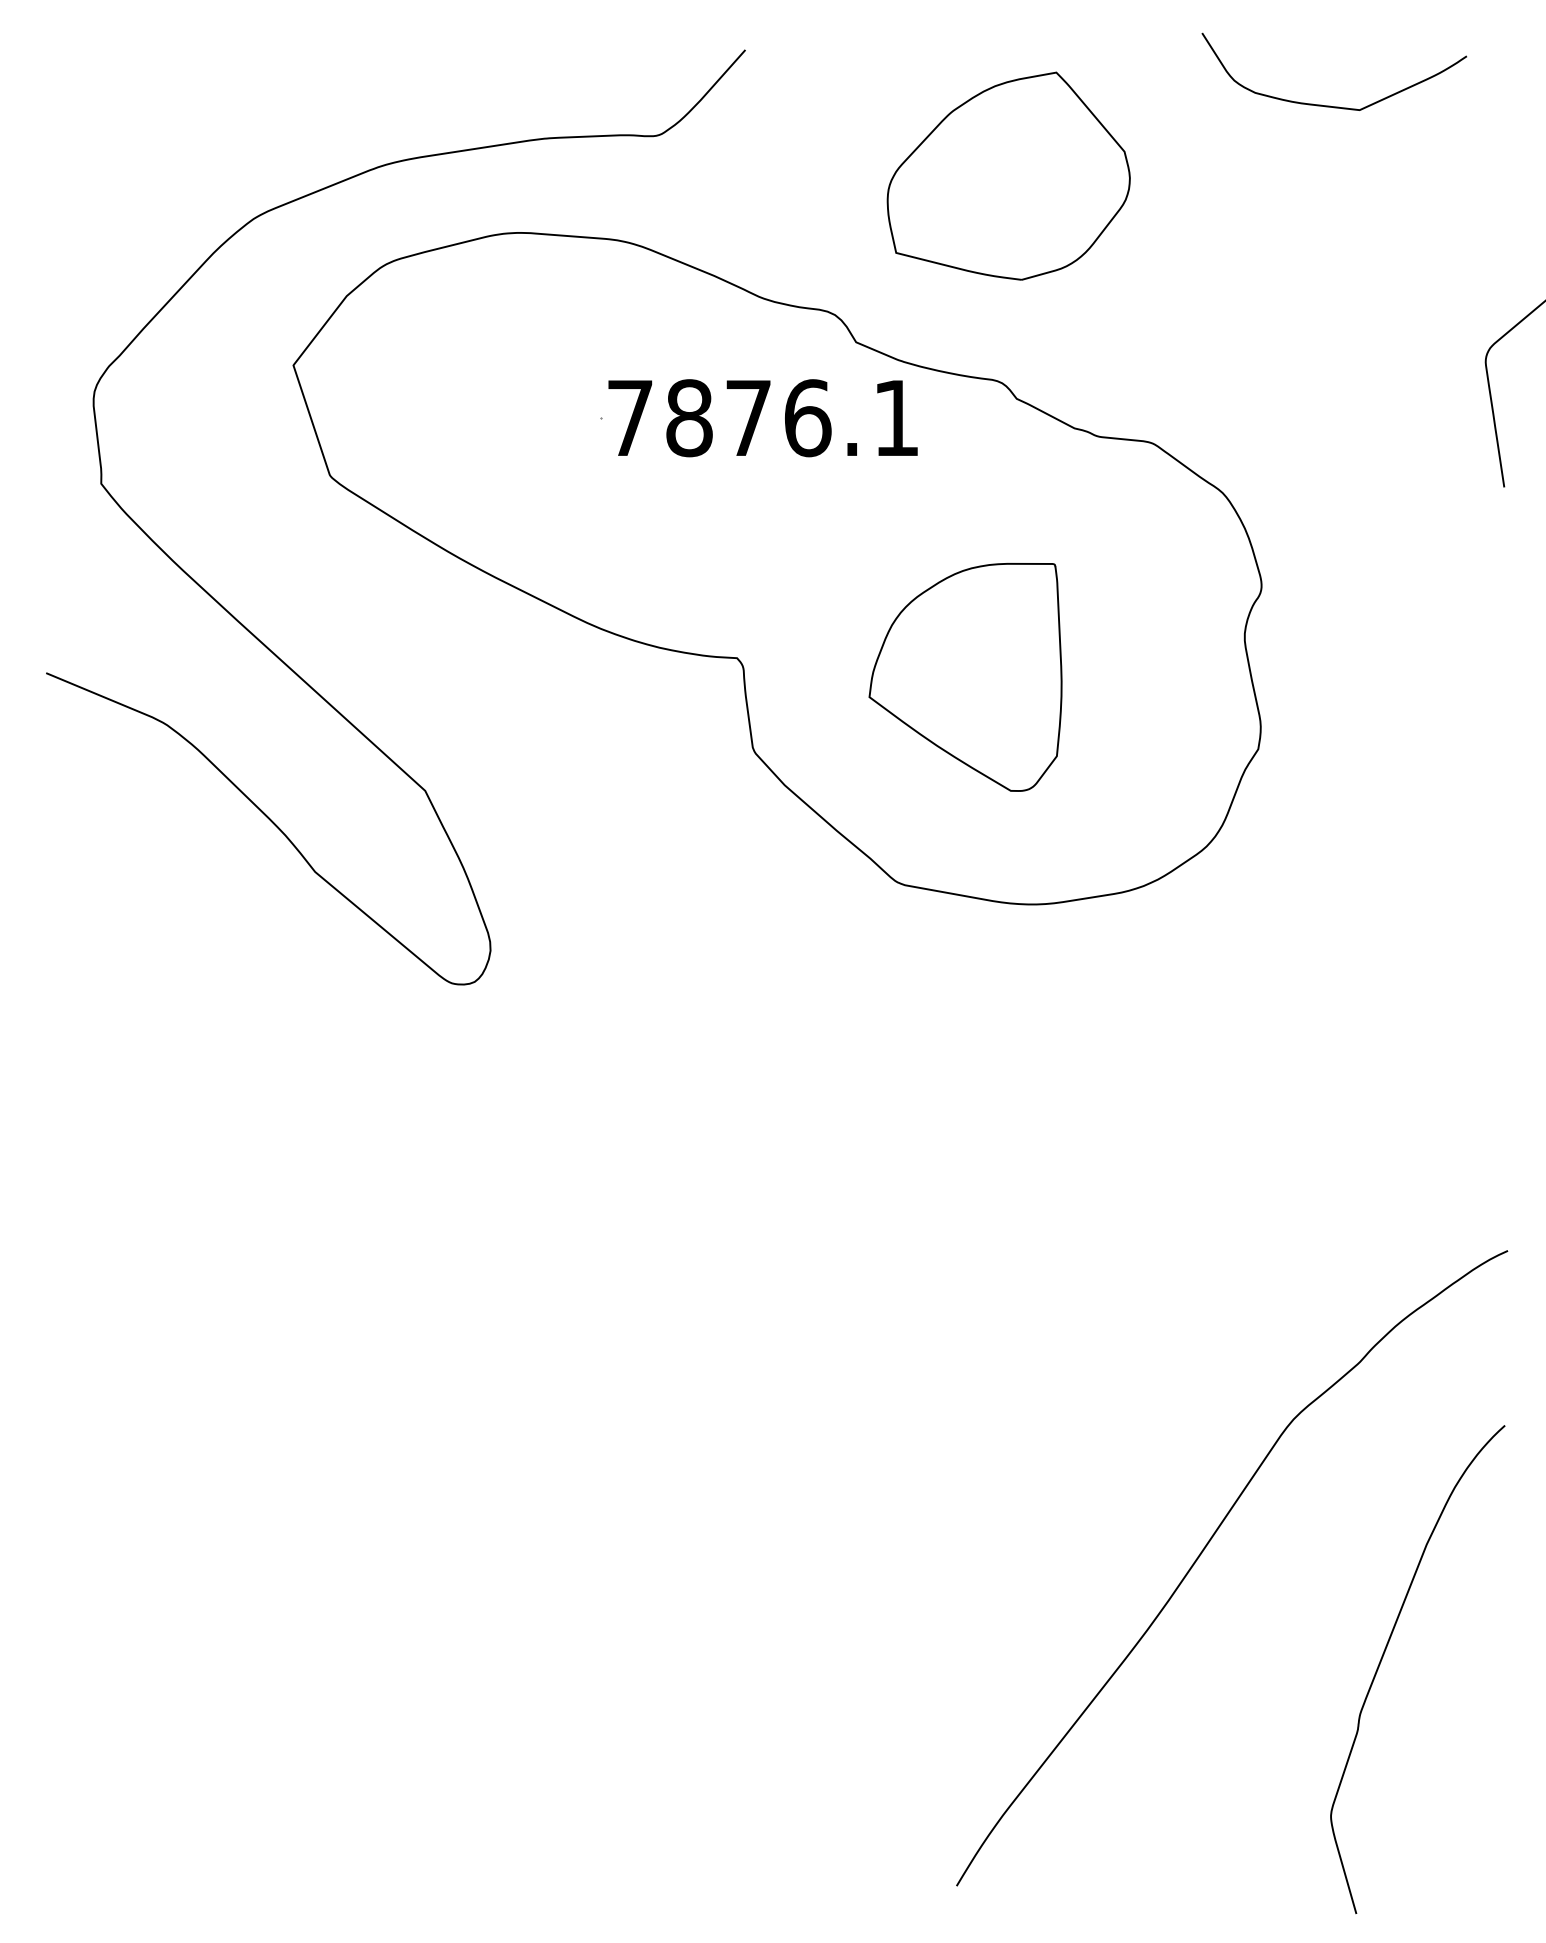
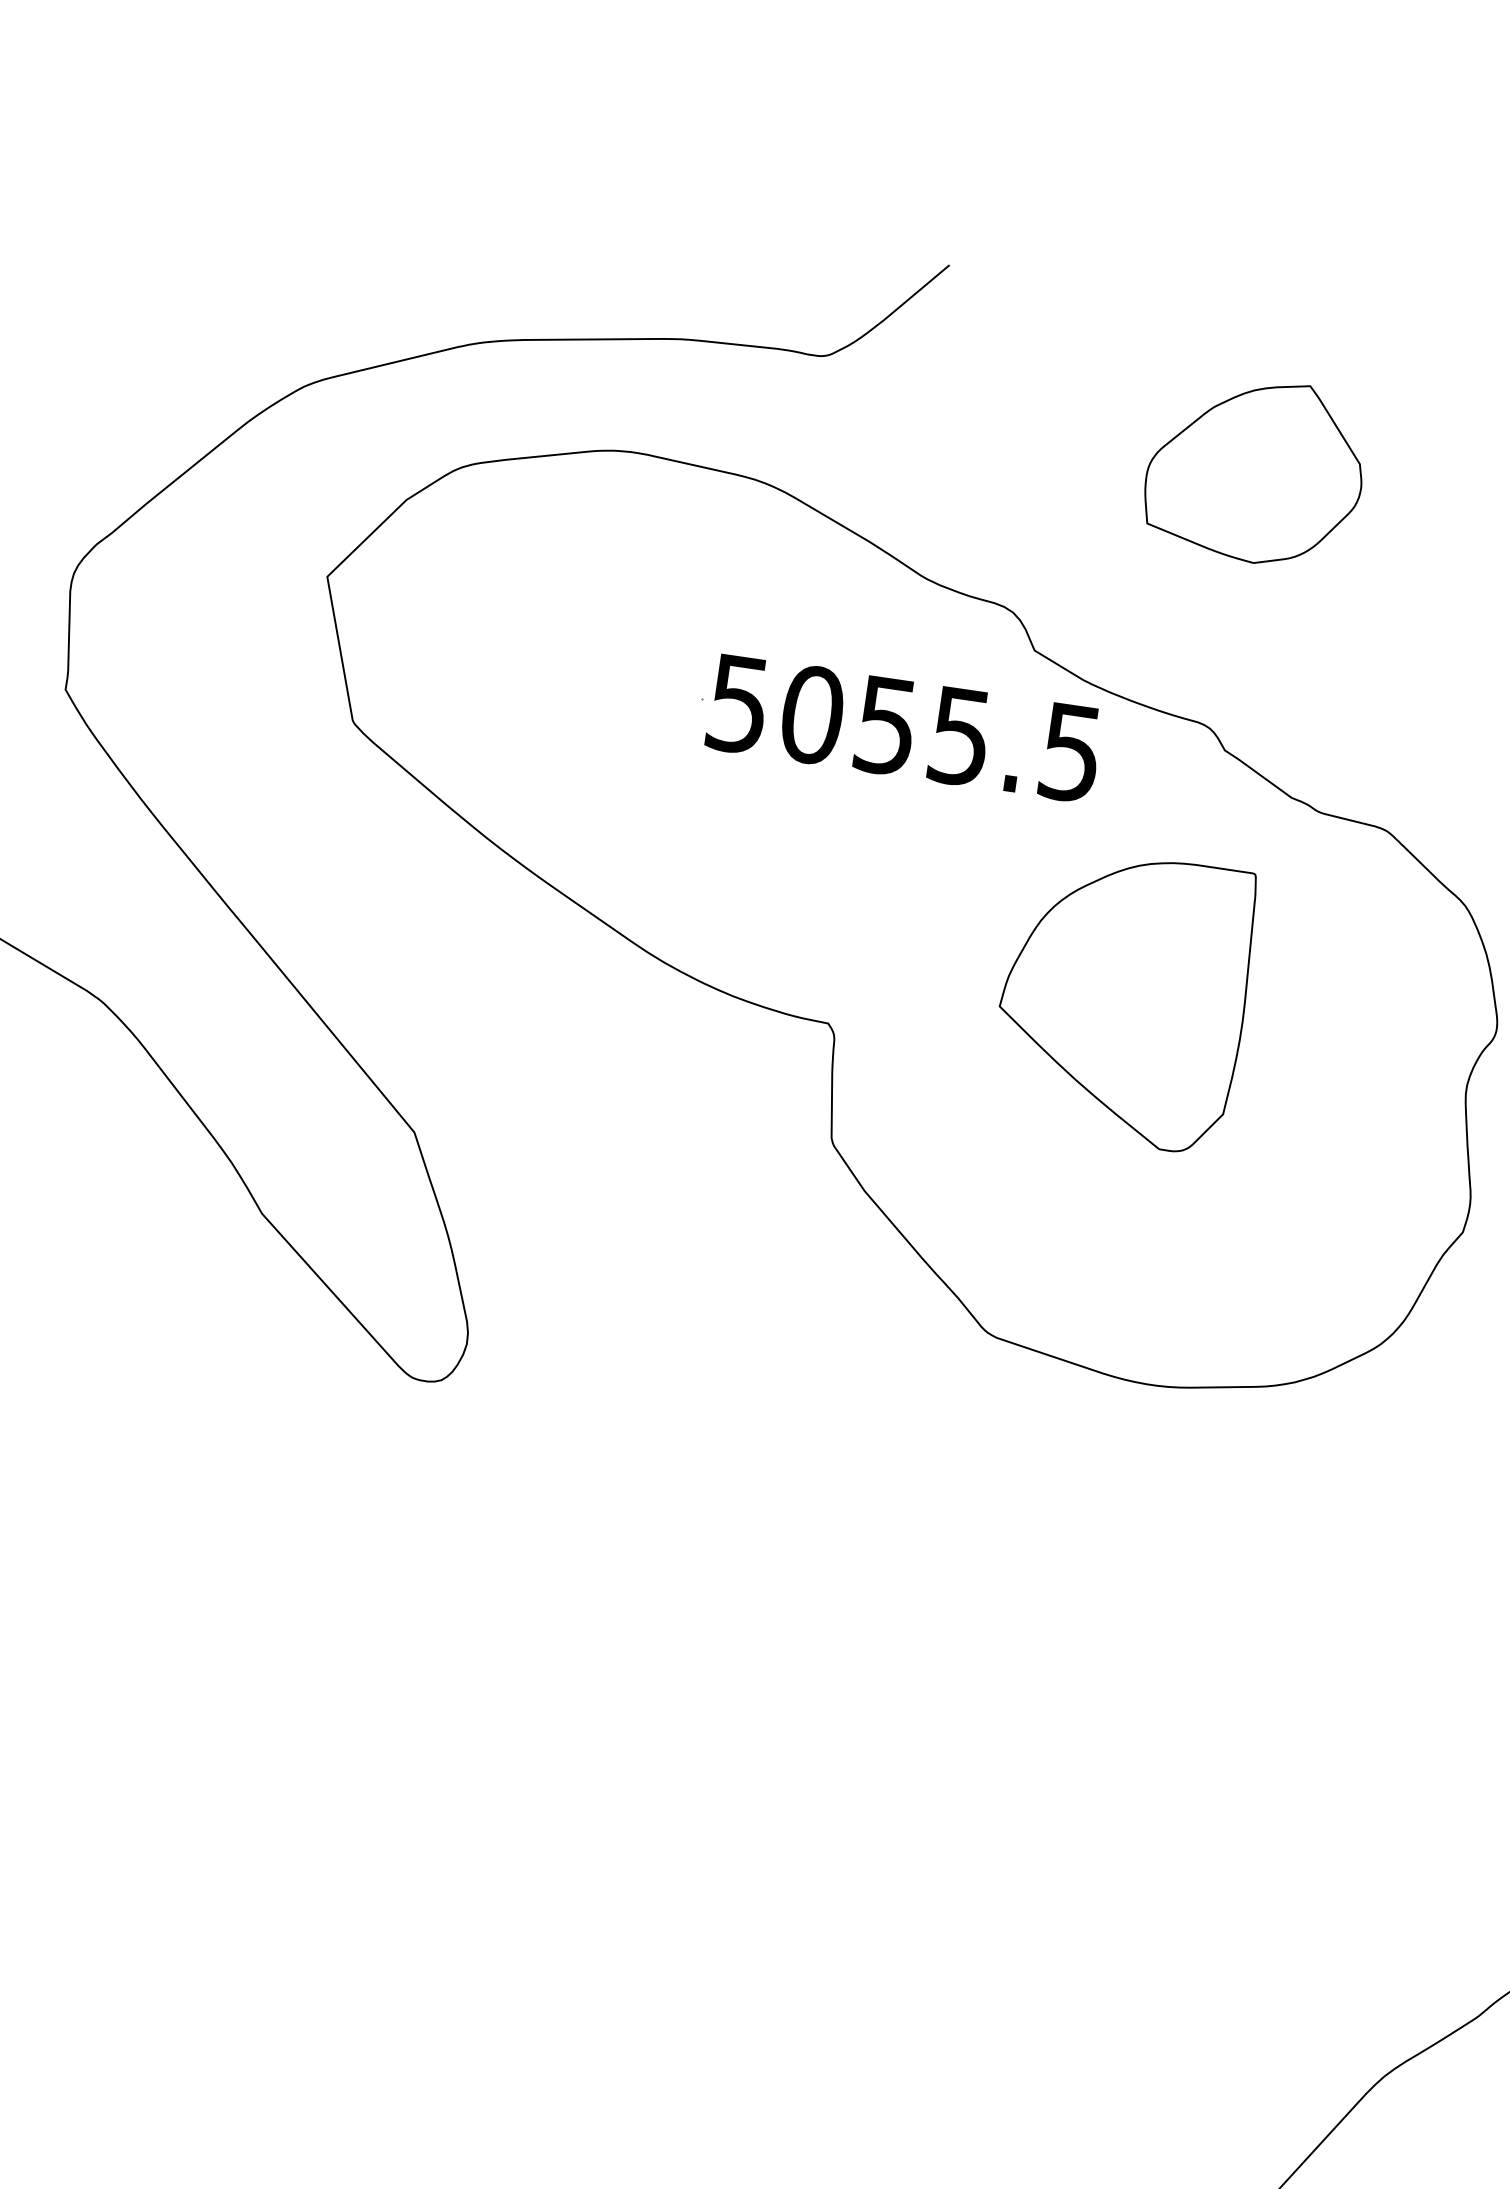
part: (1008, 175) -> (1255, 469), size x0.7
text: (763, 418) -> (904, 728), 7876.1 -> 5055.5
part: (965, 677) -> (1123, 999), moved

